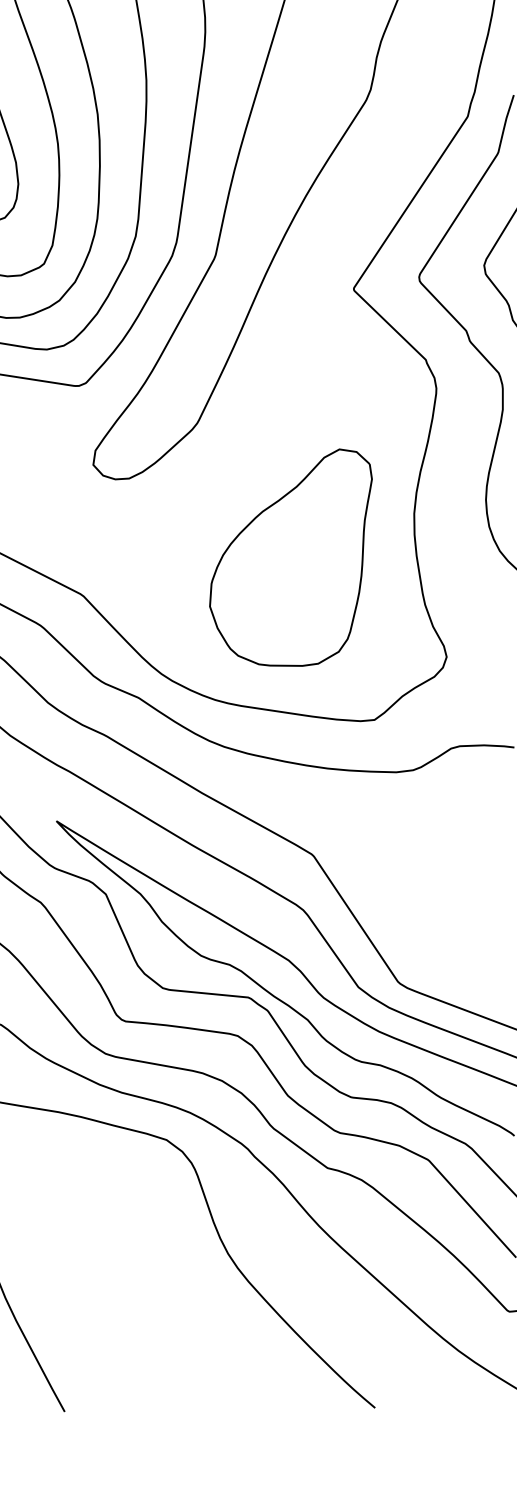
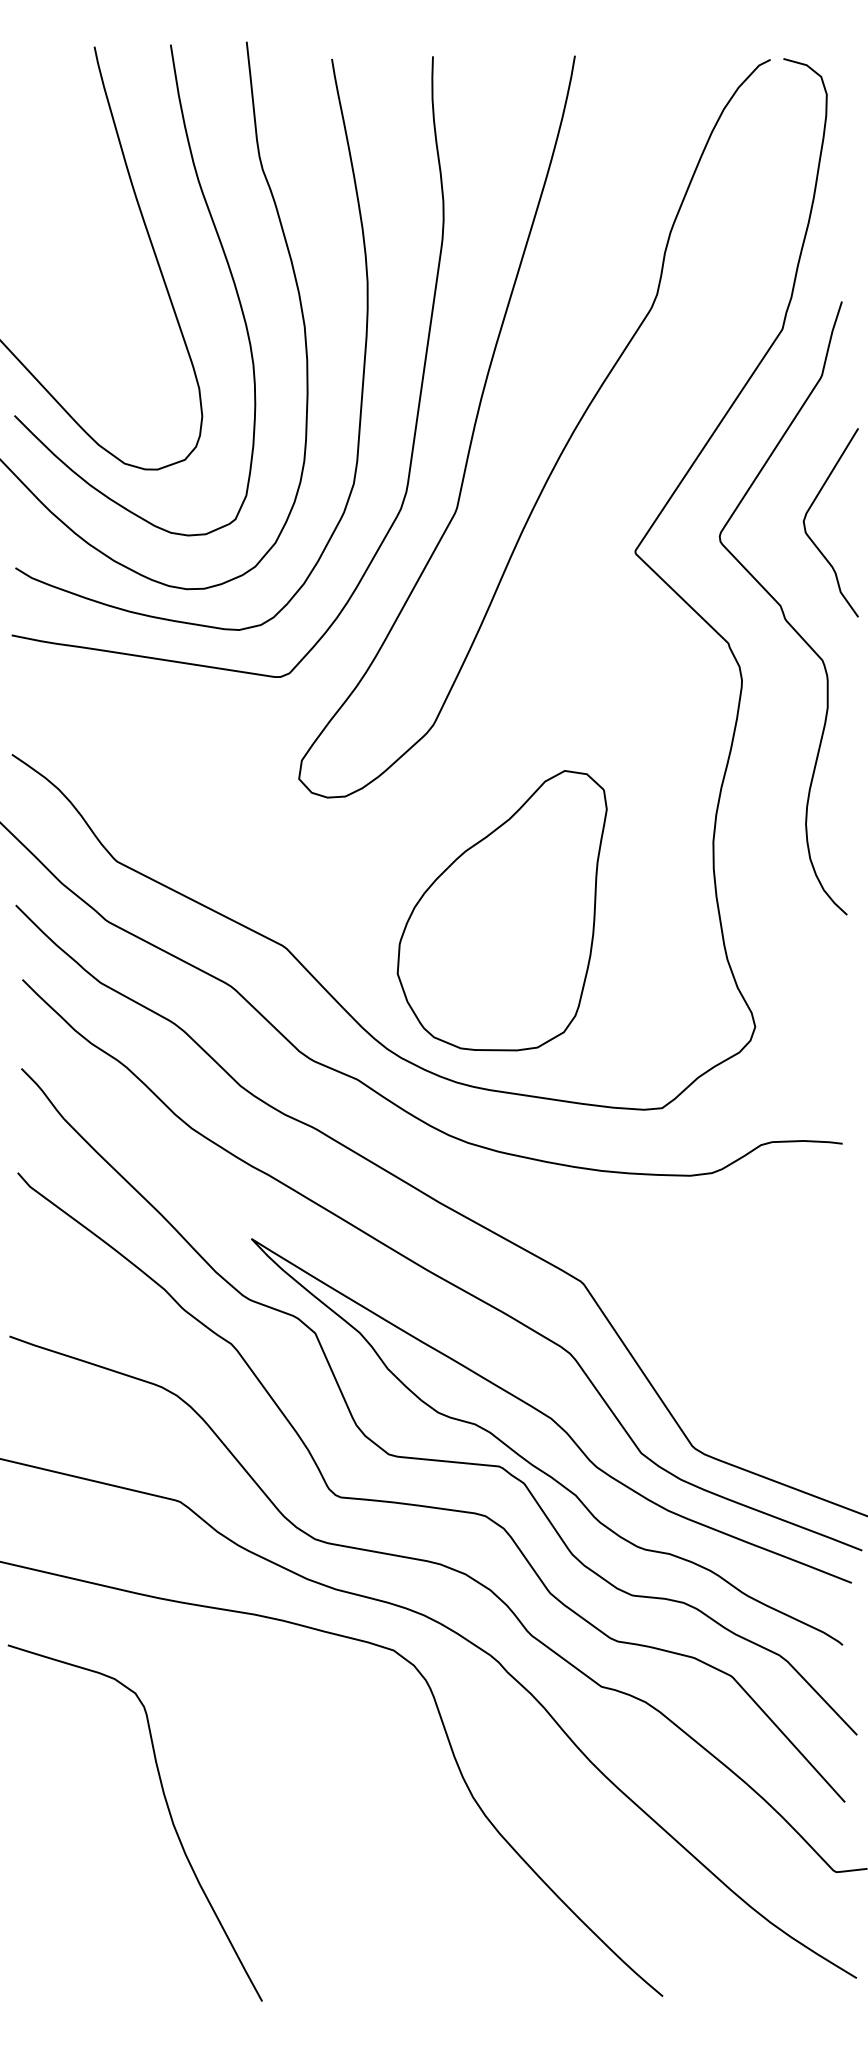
part: (290, 557) -> (501, 910), moved

